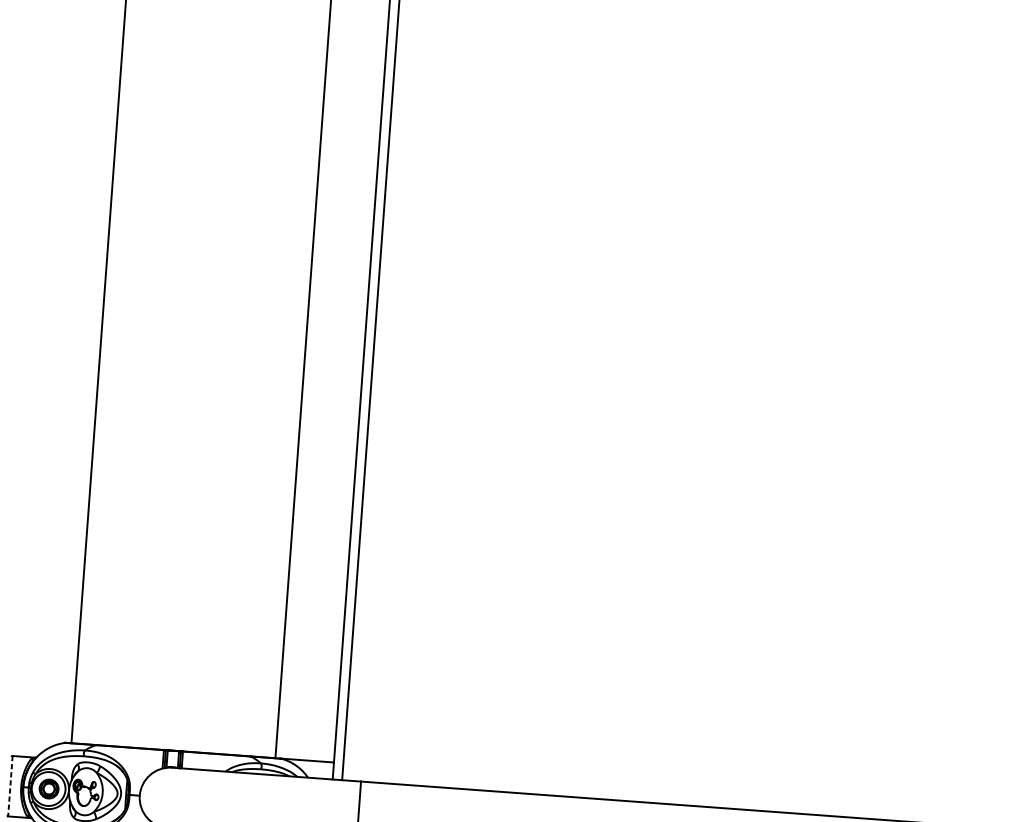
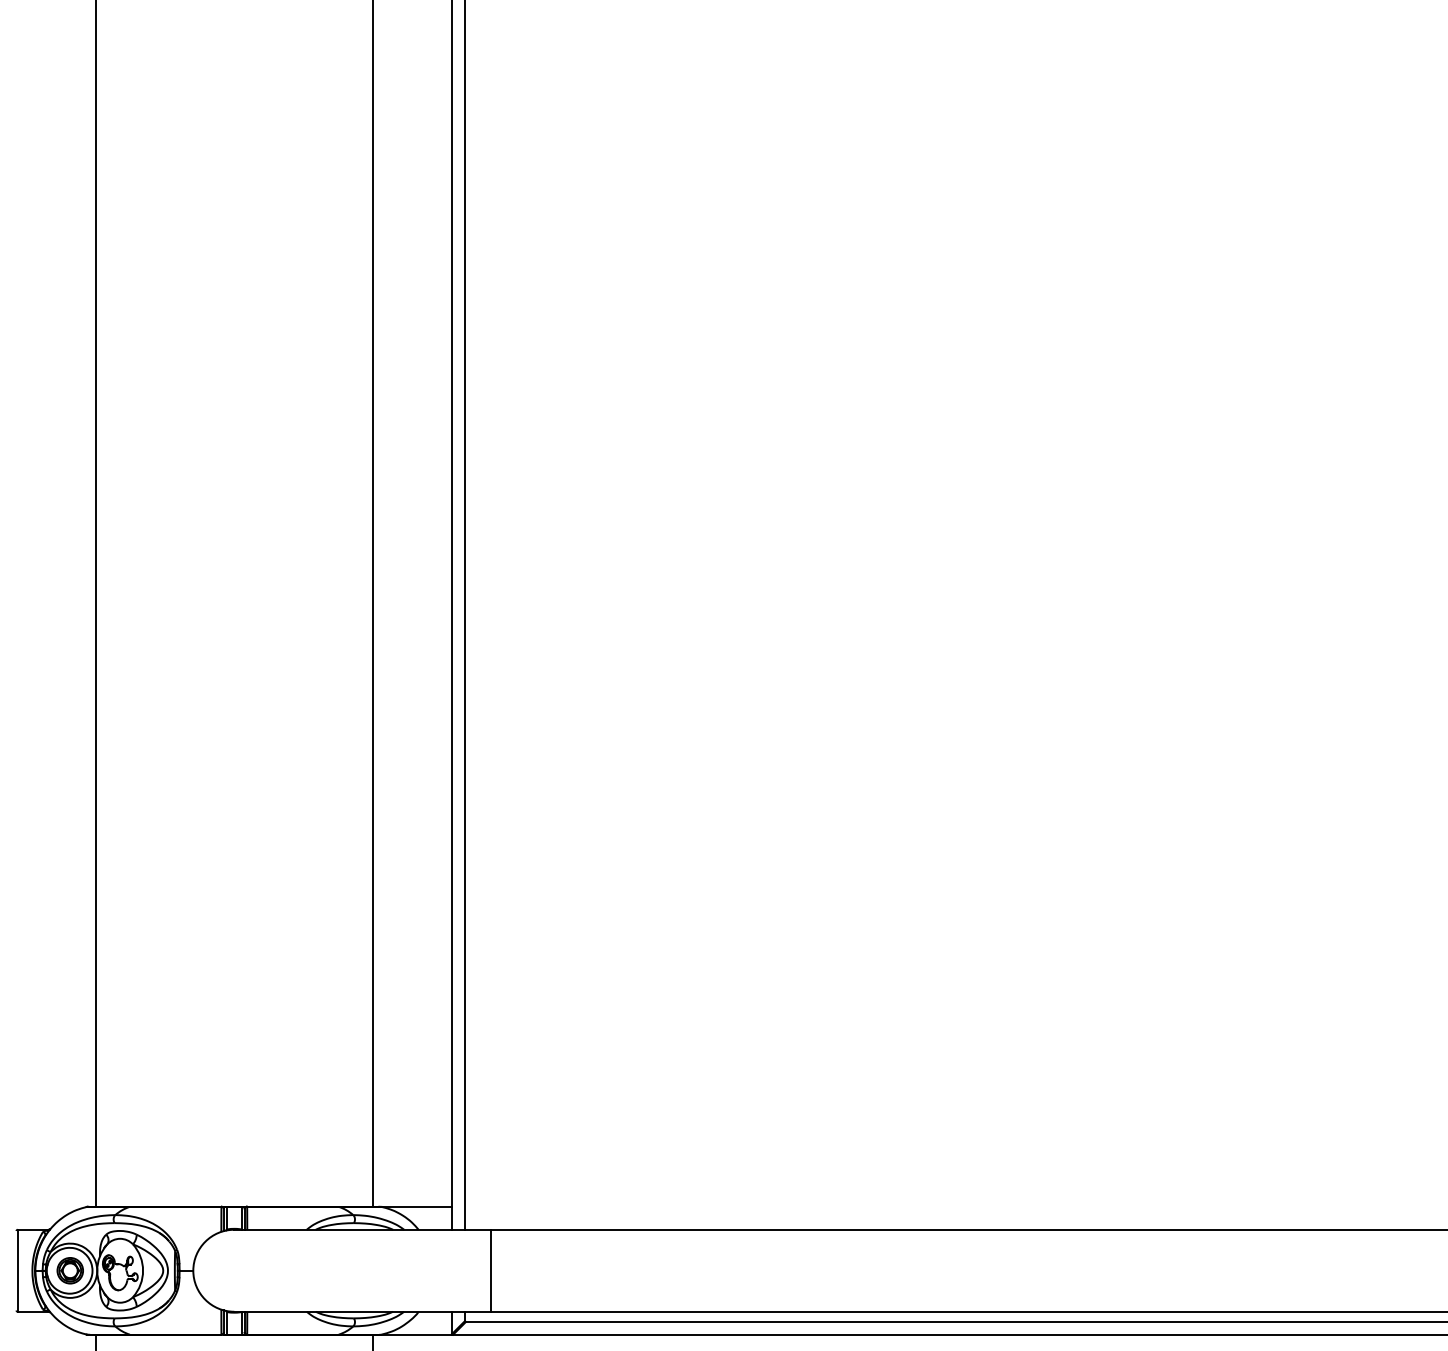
line: (10, 786) -> (17, 1271), dashed -> solid

